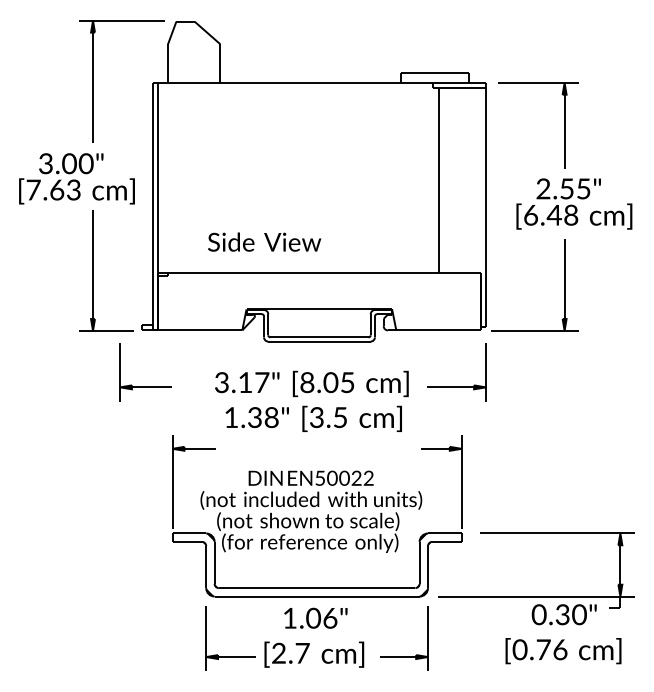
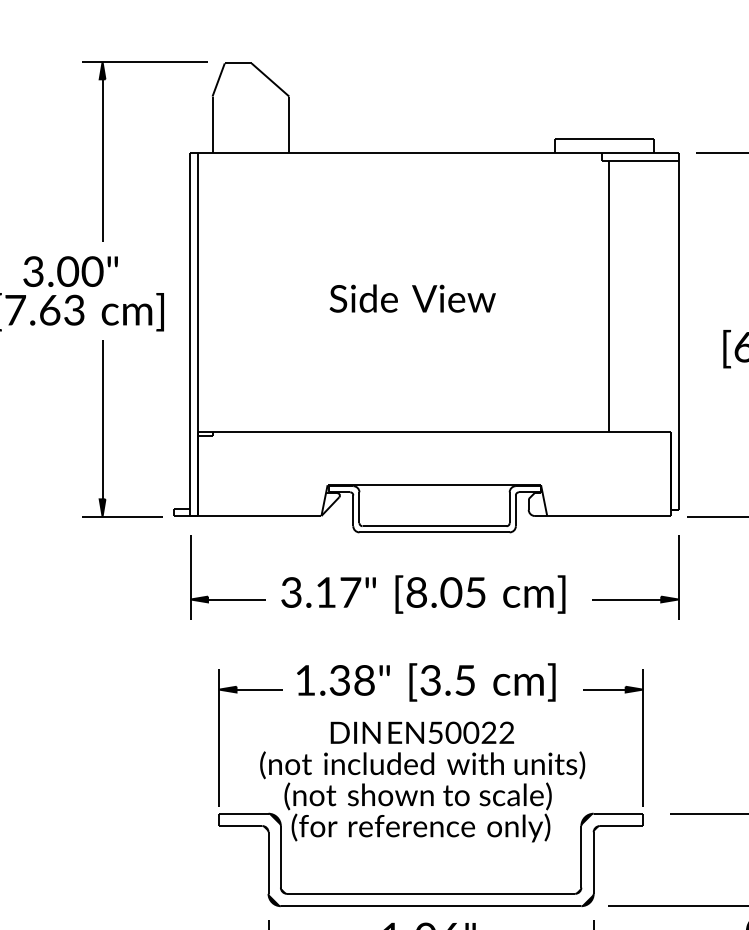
text: (264, 241) -> (412, 297), moved
part: (145, 386) -> (227, 598), moved
text: (313, 418) -> (425, 681), moved

